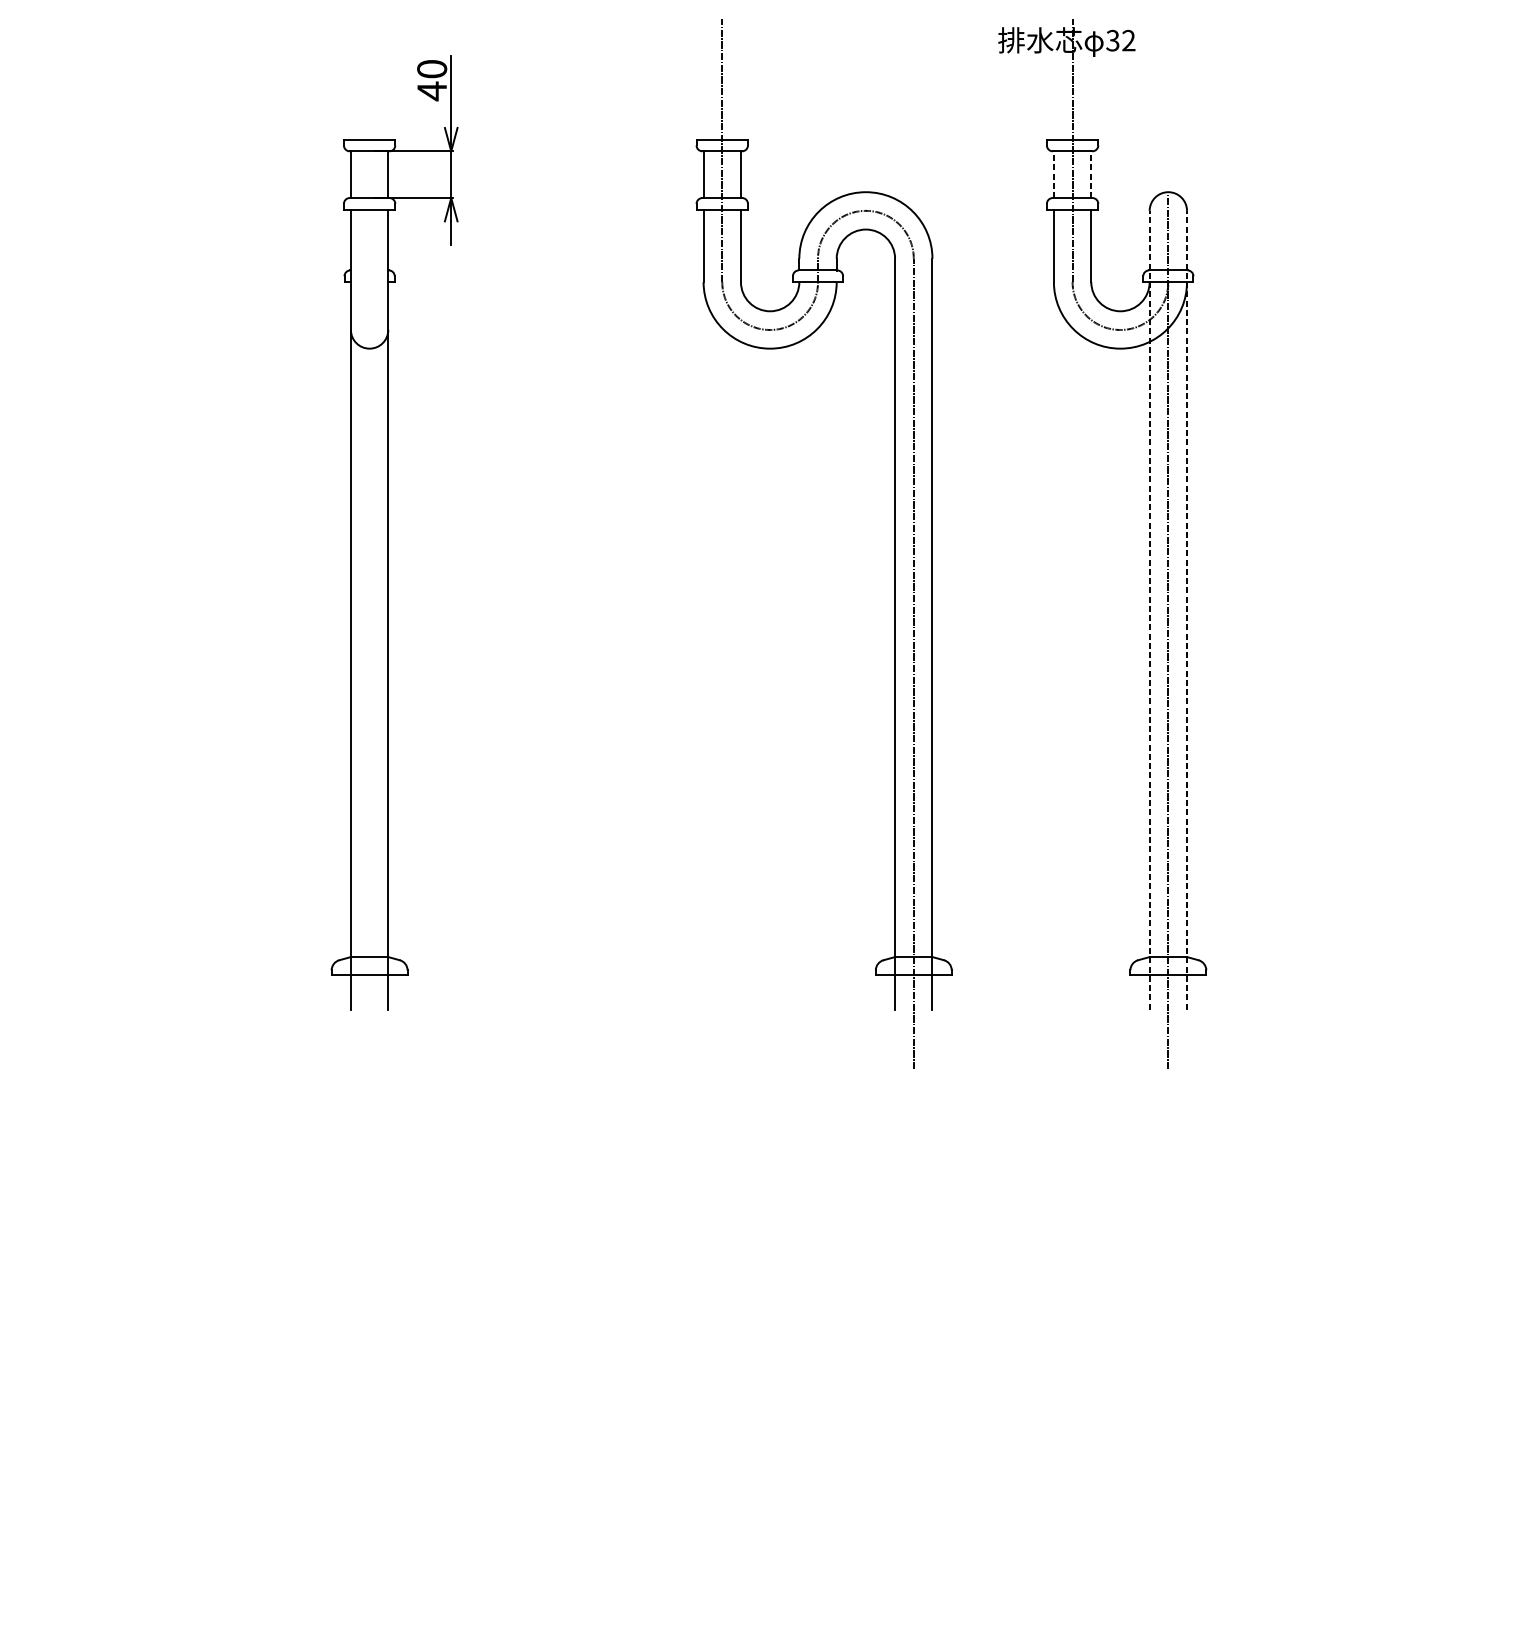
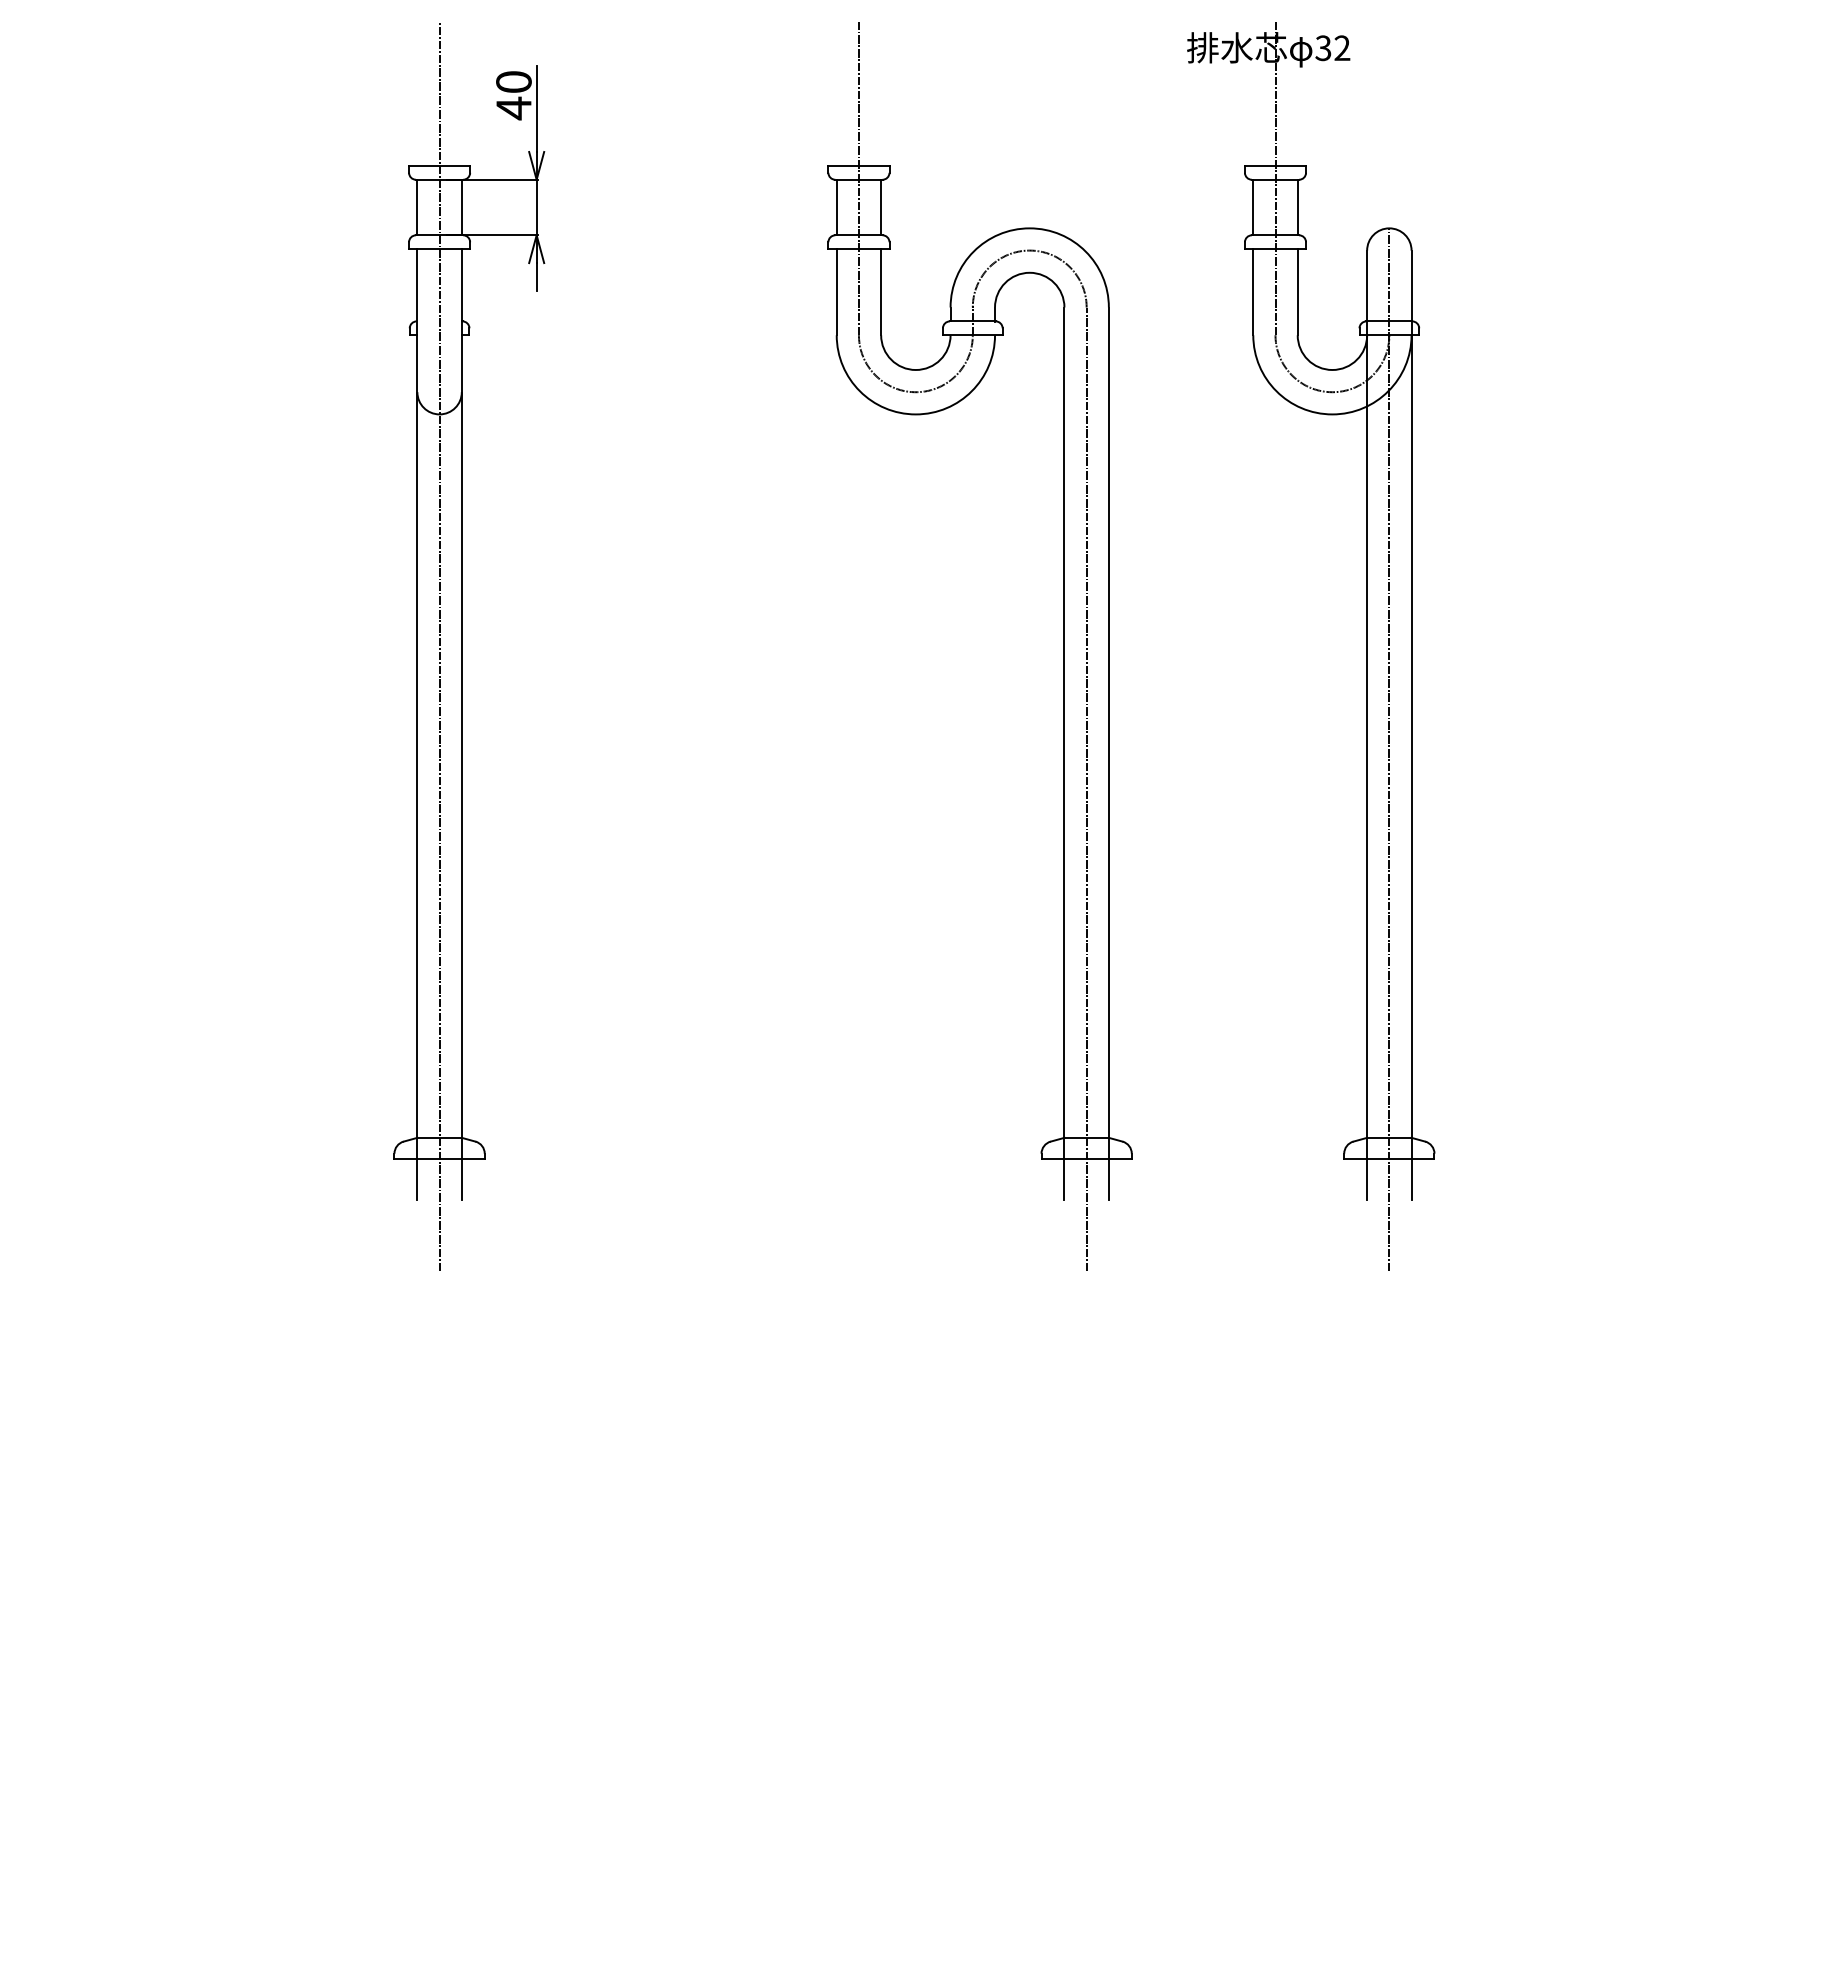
line: (1054, 174) -> (1253, 207), dashed -> solid
line: (1091, 174) -> (1297, 207), dashed -> solid
line: (369, 543) -> (439, 646), added
line: (1149, 610) -> (1367, 725), dashed -> solid
line: (1186, 610) -> (1411, 725), dashed -> solid

